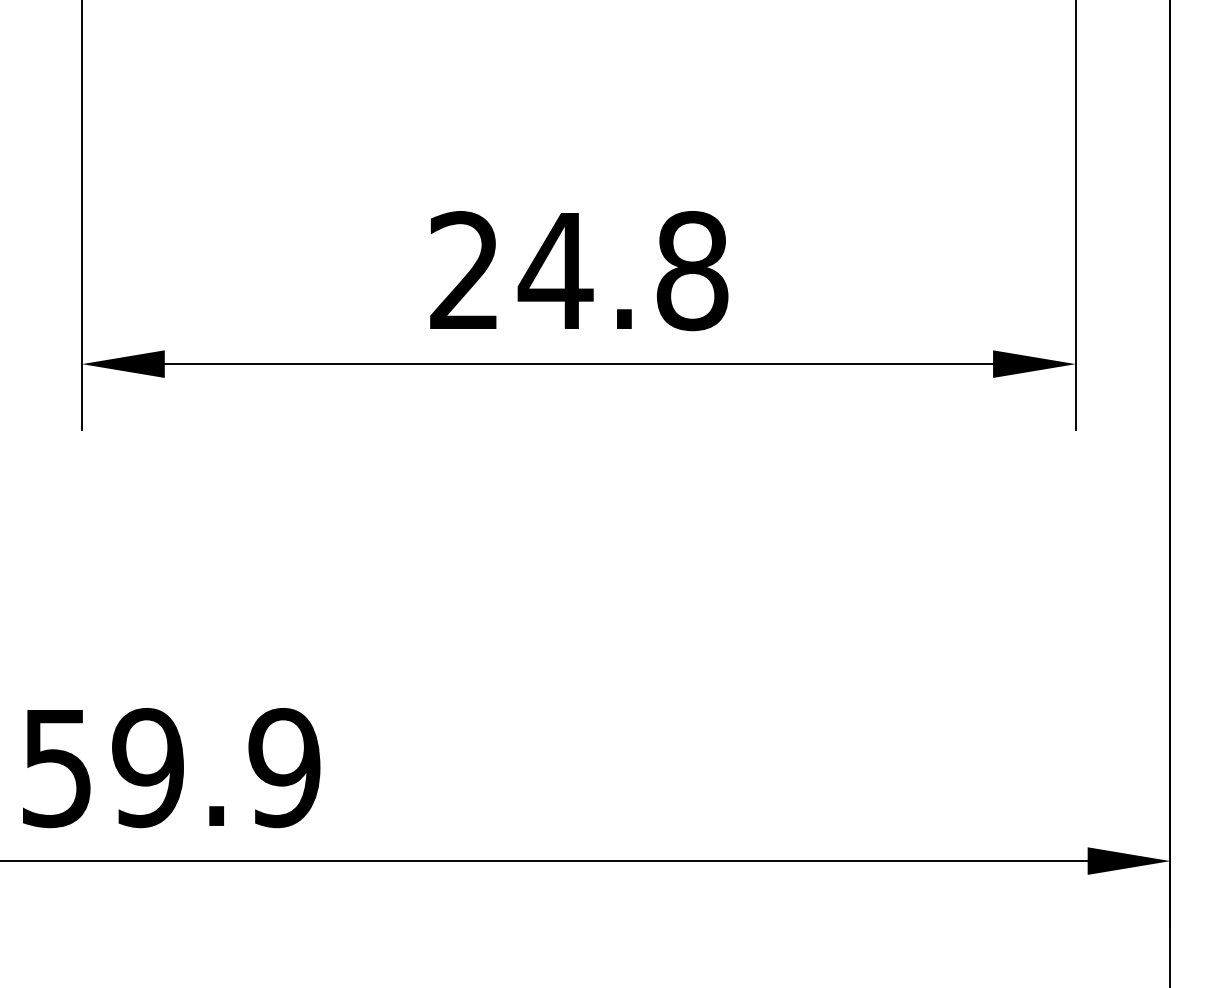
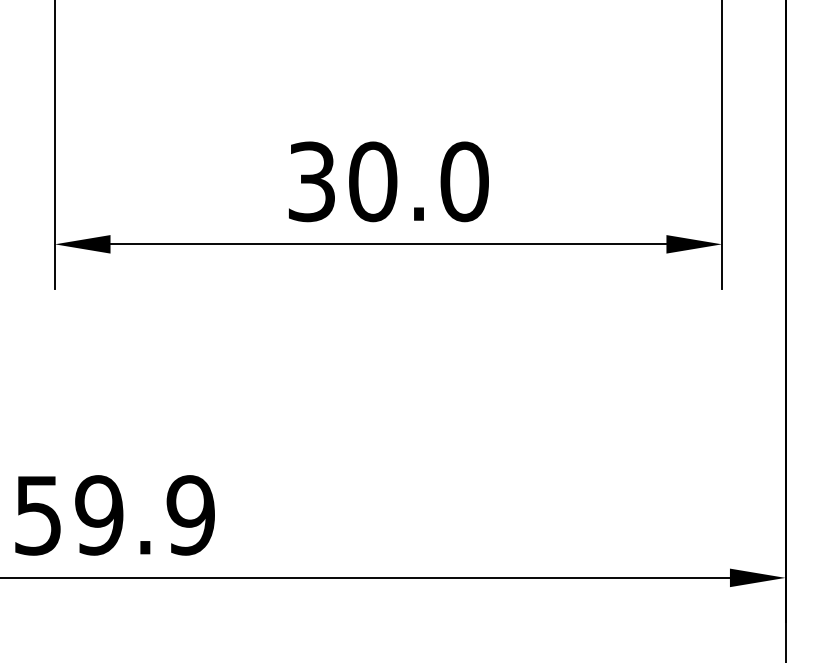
text: (578, 270) -> (388, 181), 24.8 -> 30.0

